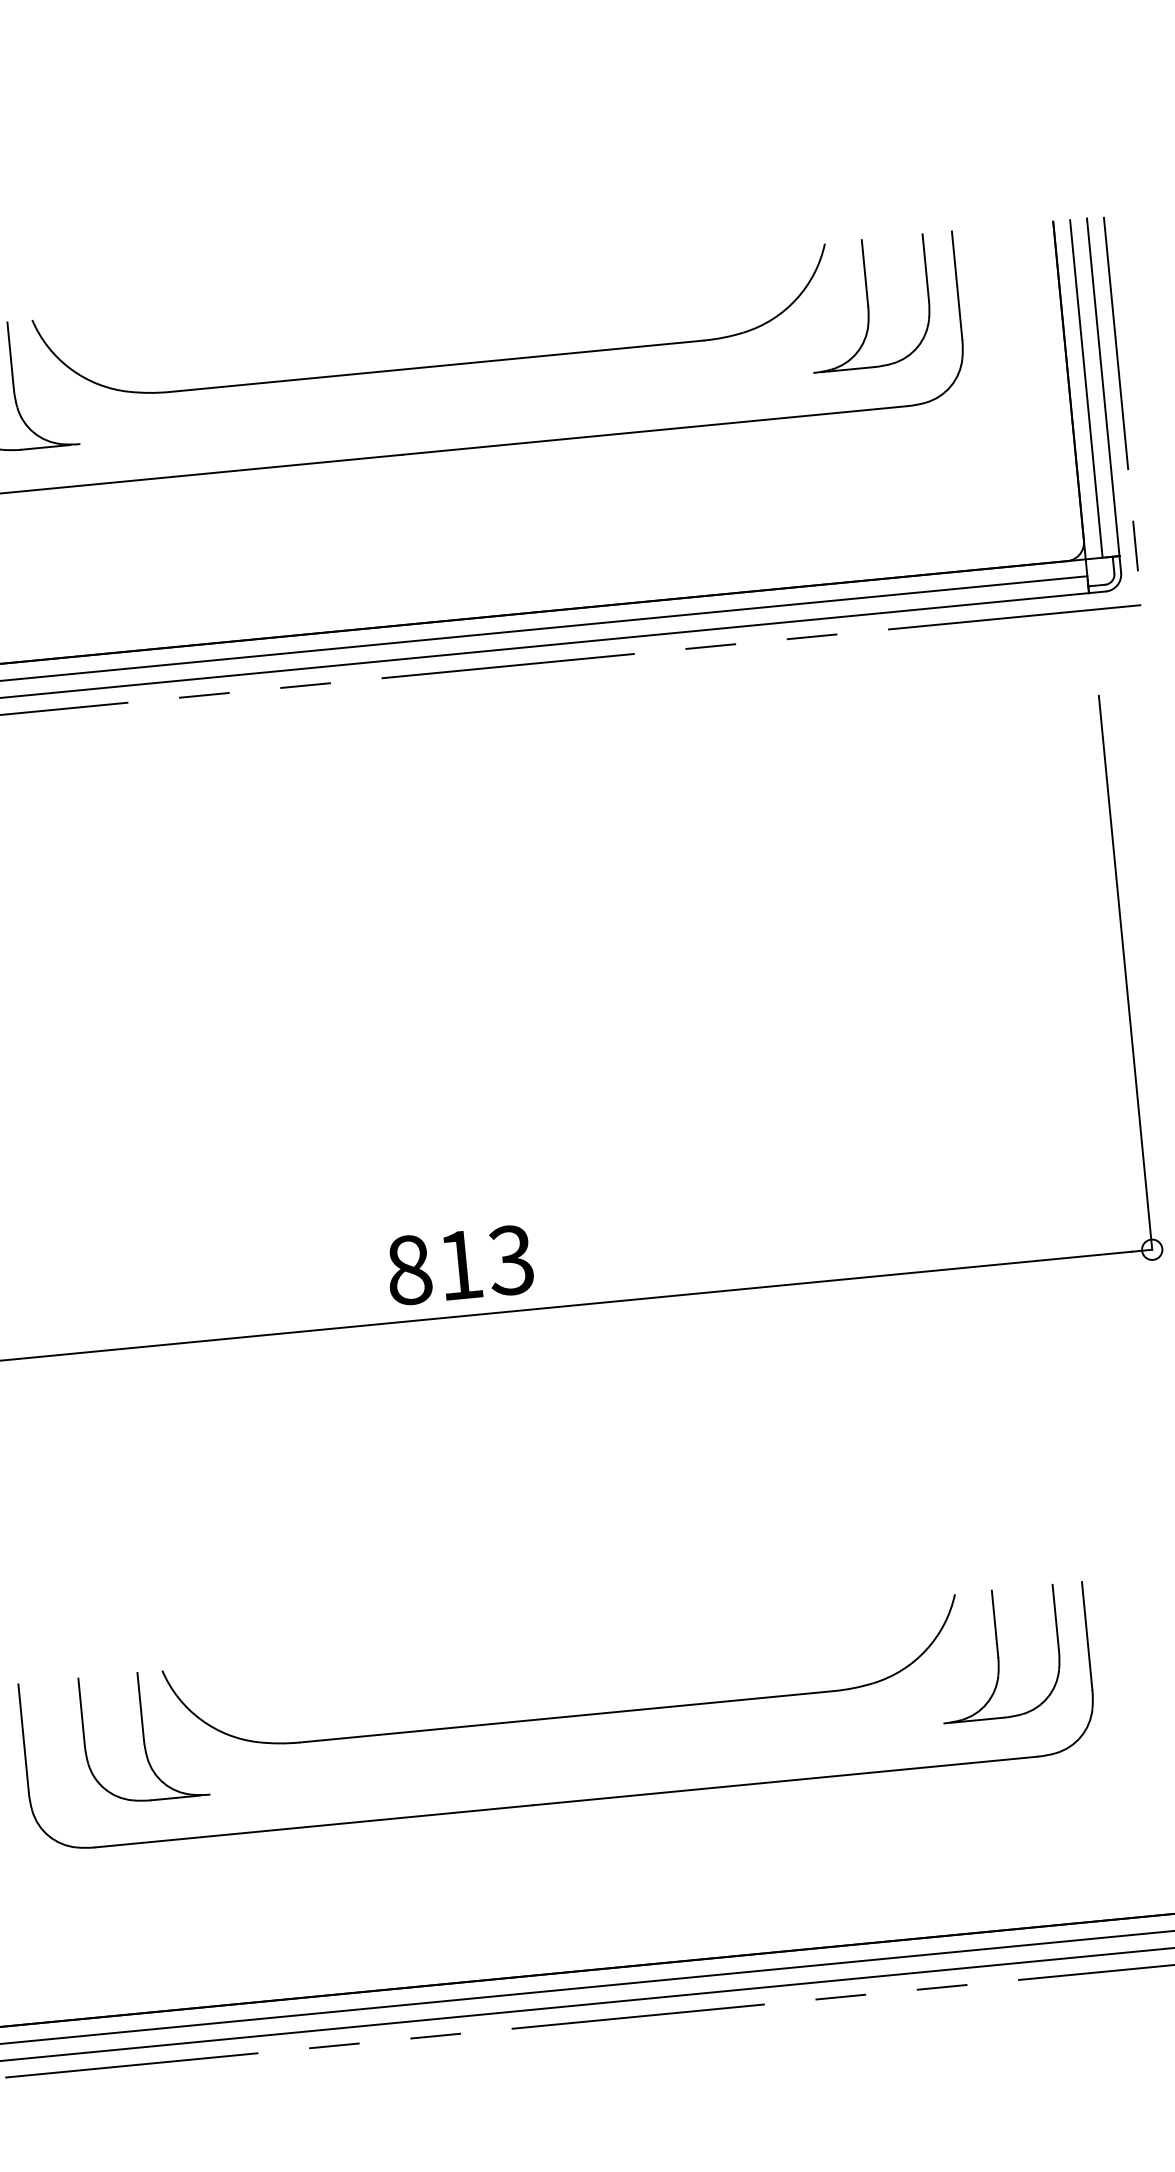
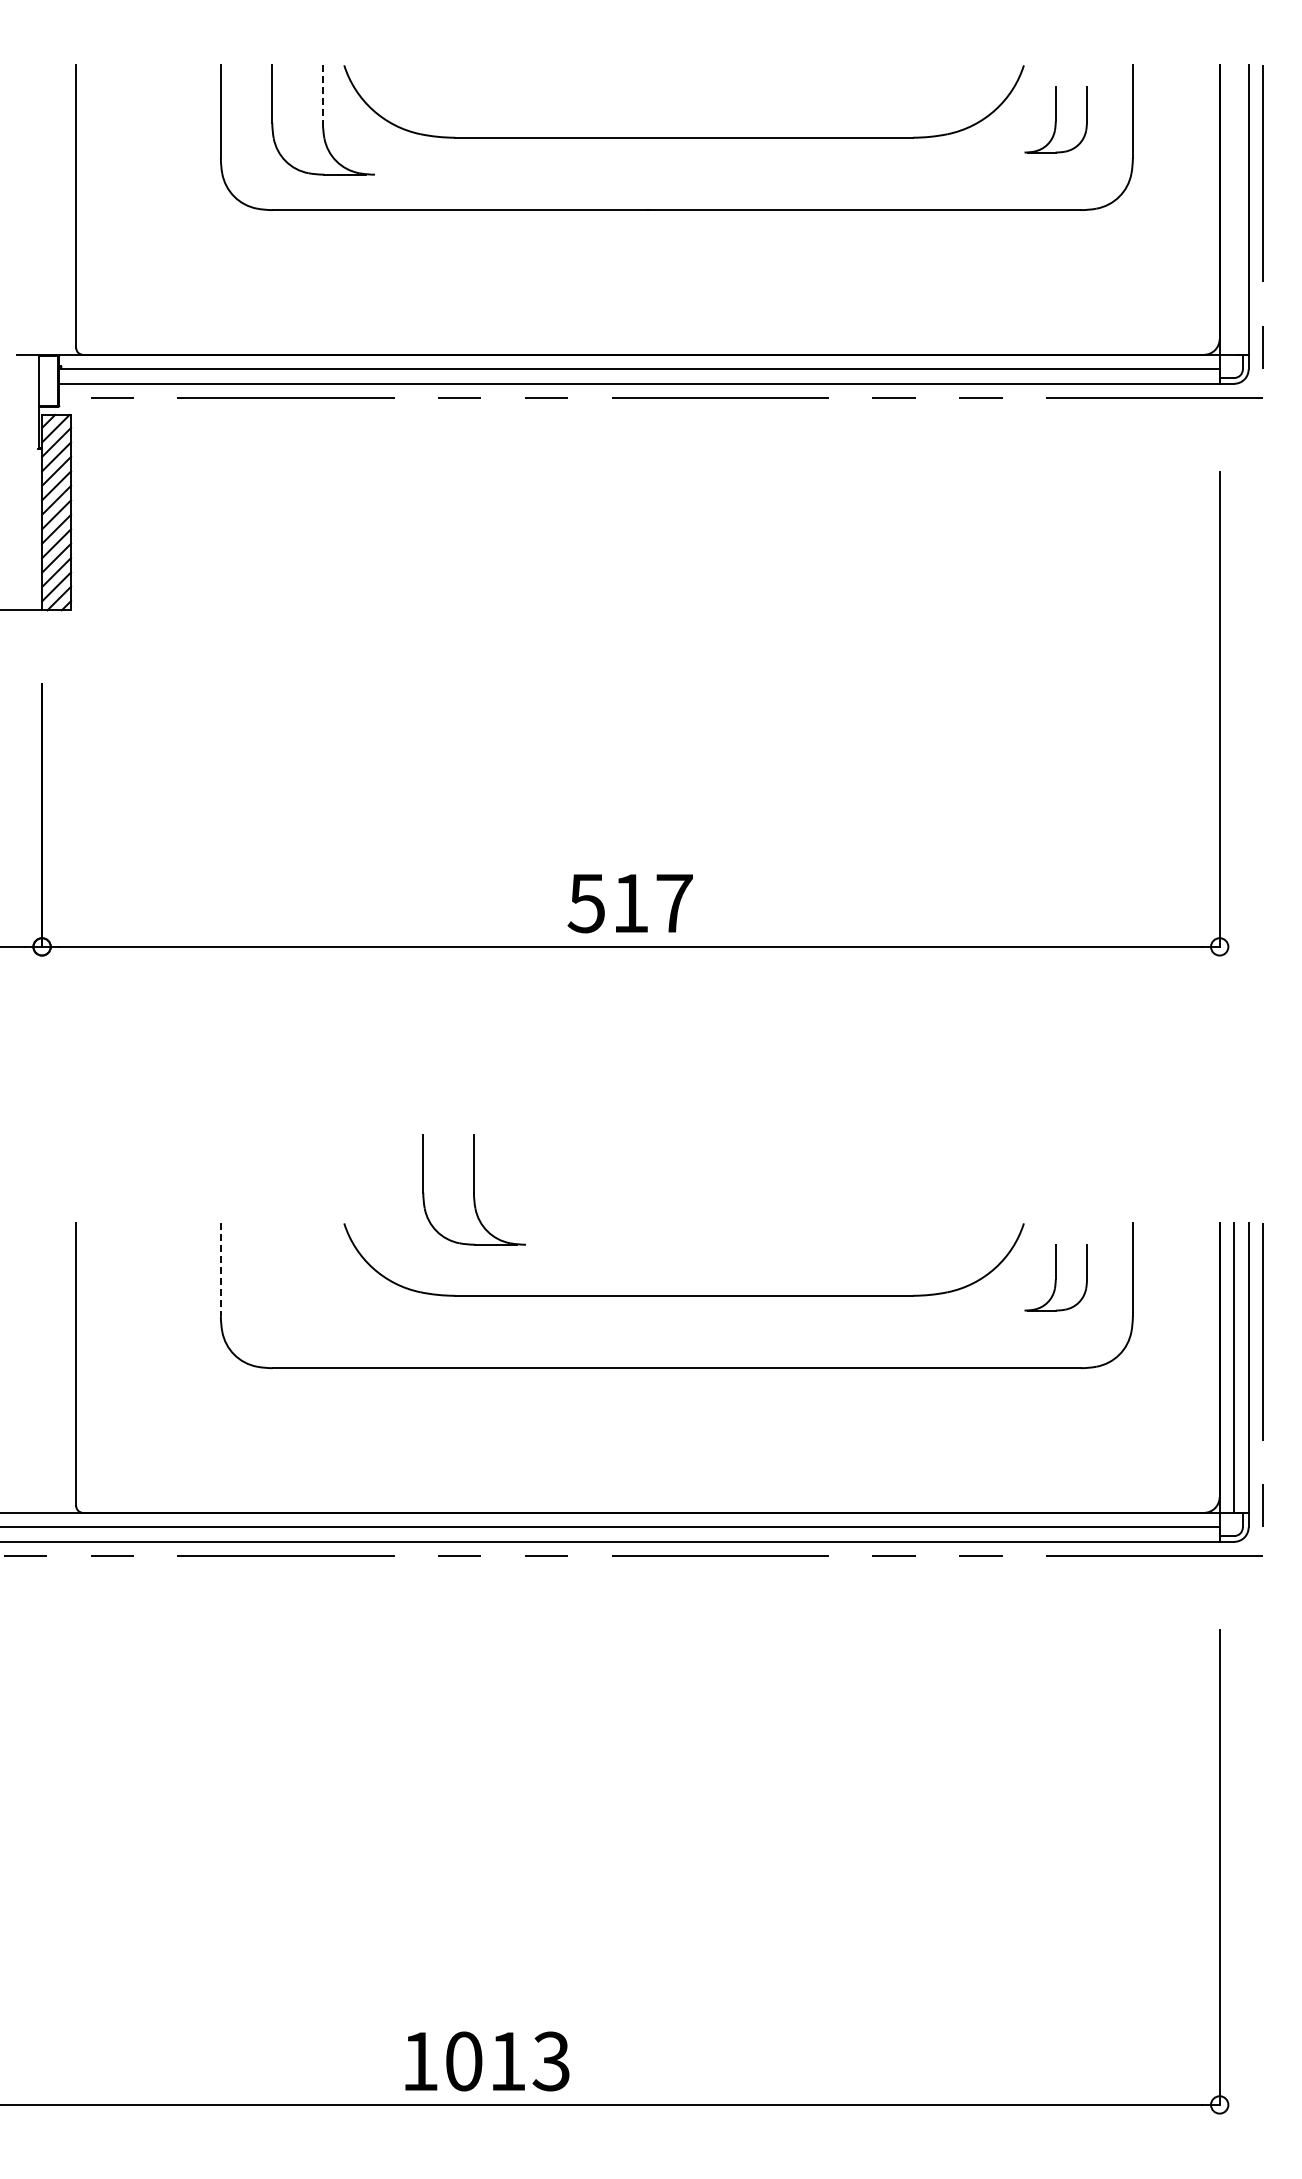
part: (867, 303) -> (1055, 119), size x0.6
line: (10, 356) -> (322, 94), solid -> dashed
line: (1086, 388) -> (1234, 209), removed
text: (459, 1265) -> (629, 903), 813 -> 517
part: (997, 1653) -> (1055, 1277), size x0.6
part: (143, 1736) -> (473, 1189), moved
line: (23, 1739) -> (220, 1270), solid -> dashed

